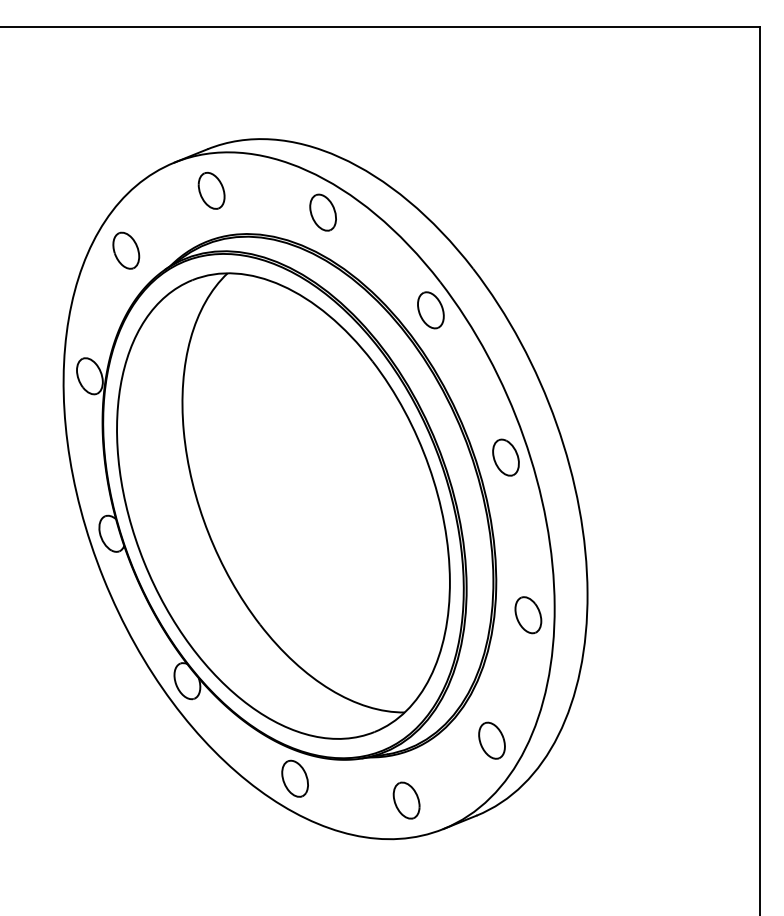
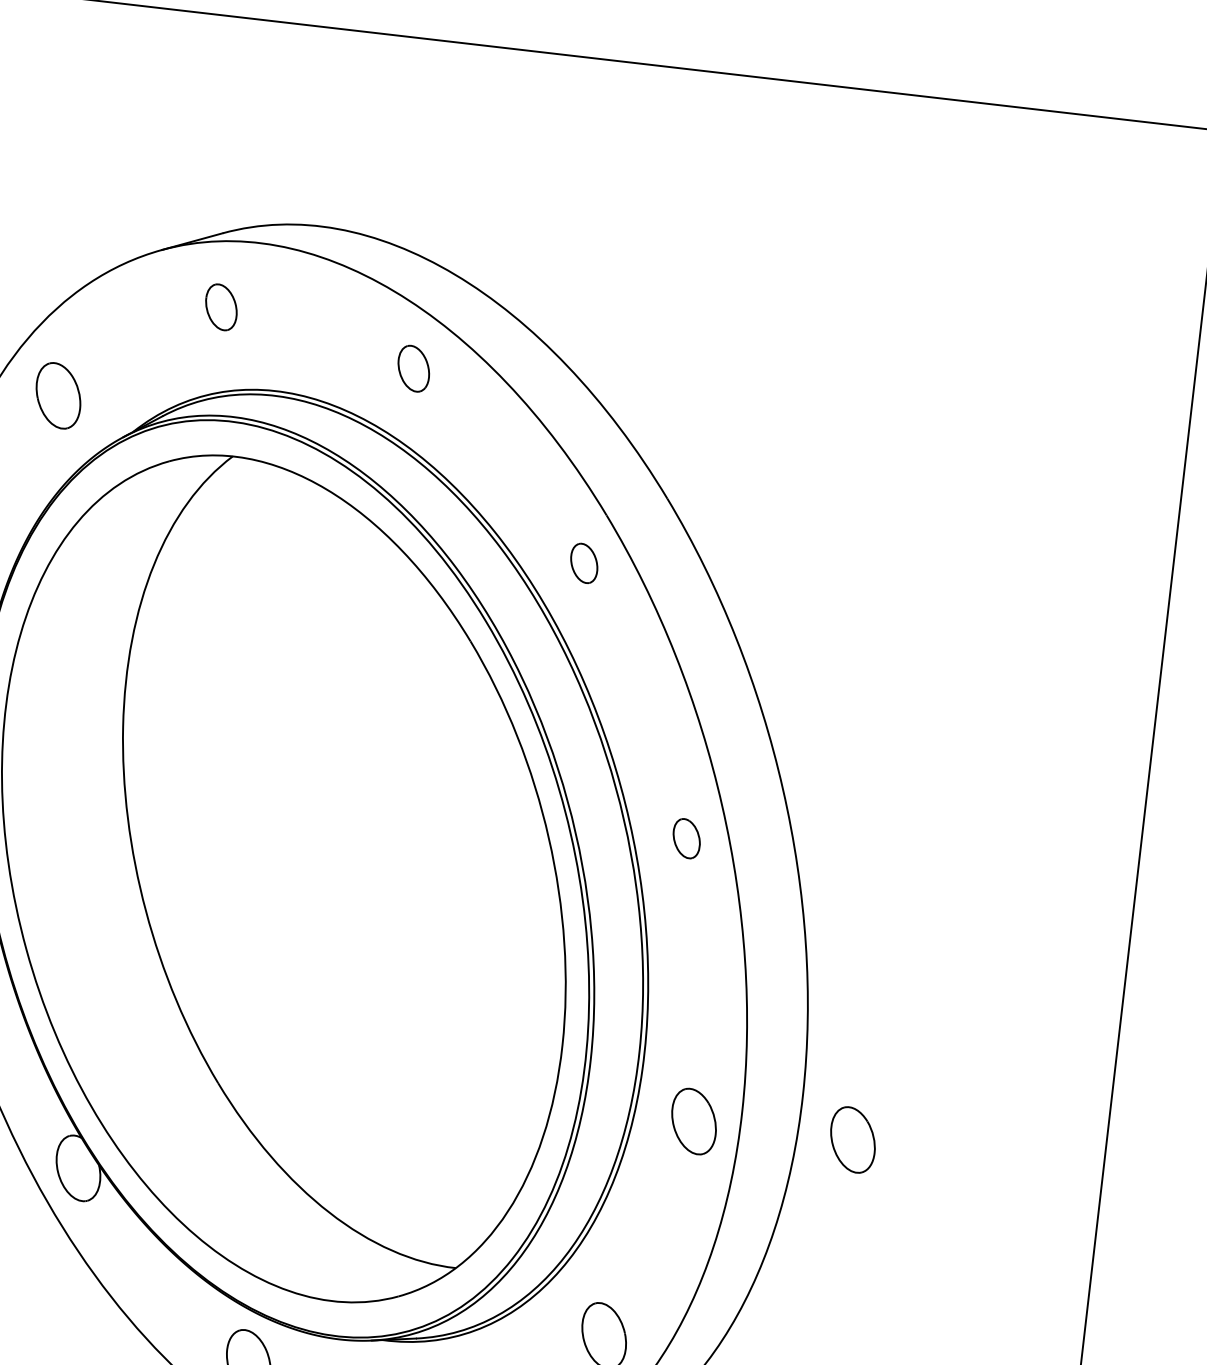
part: (211, 190) -> (221, 306), size x0.7
part: (322, 212) -> (412, 368), size x0.7
part: (430, 310) -> (583, 563), size x0.6
part: (505, 457) -> (685, 838), size x0.6
part: (618, 615) -> (853, 1140), added

